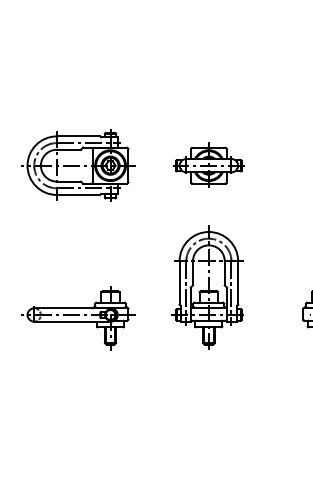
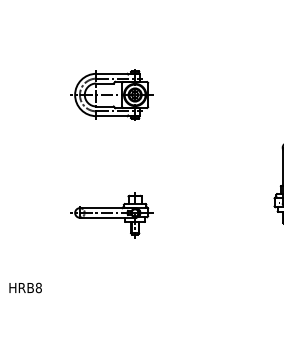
part: (209, 164) -> (206, 94), removed
part: (207, 288) -> (205, 183), removed
part: (77, 318) -> (111, 215), moved

